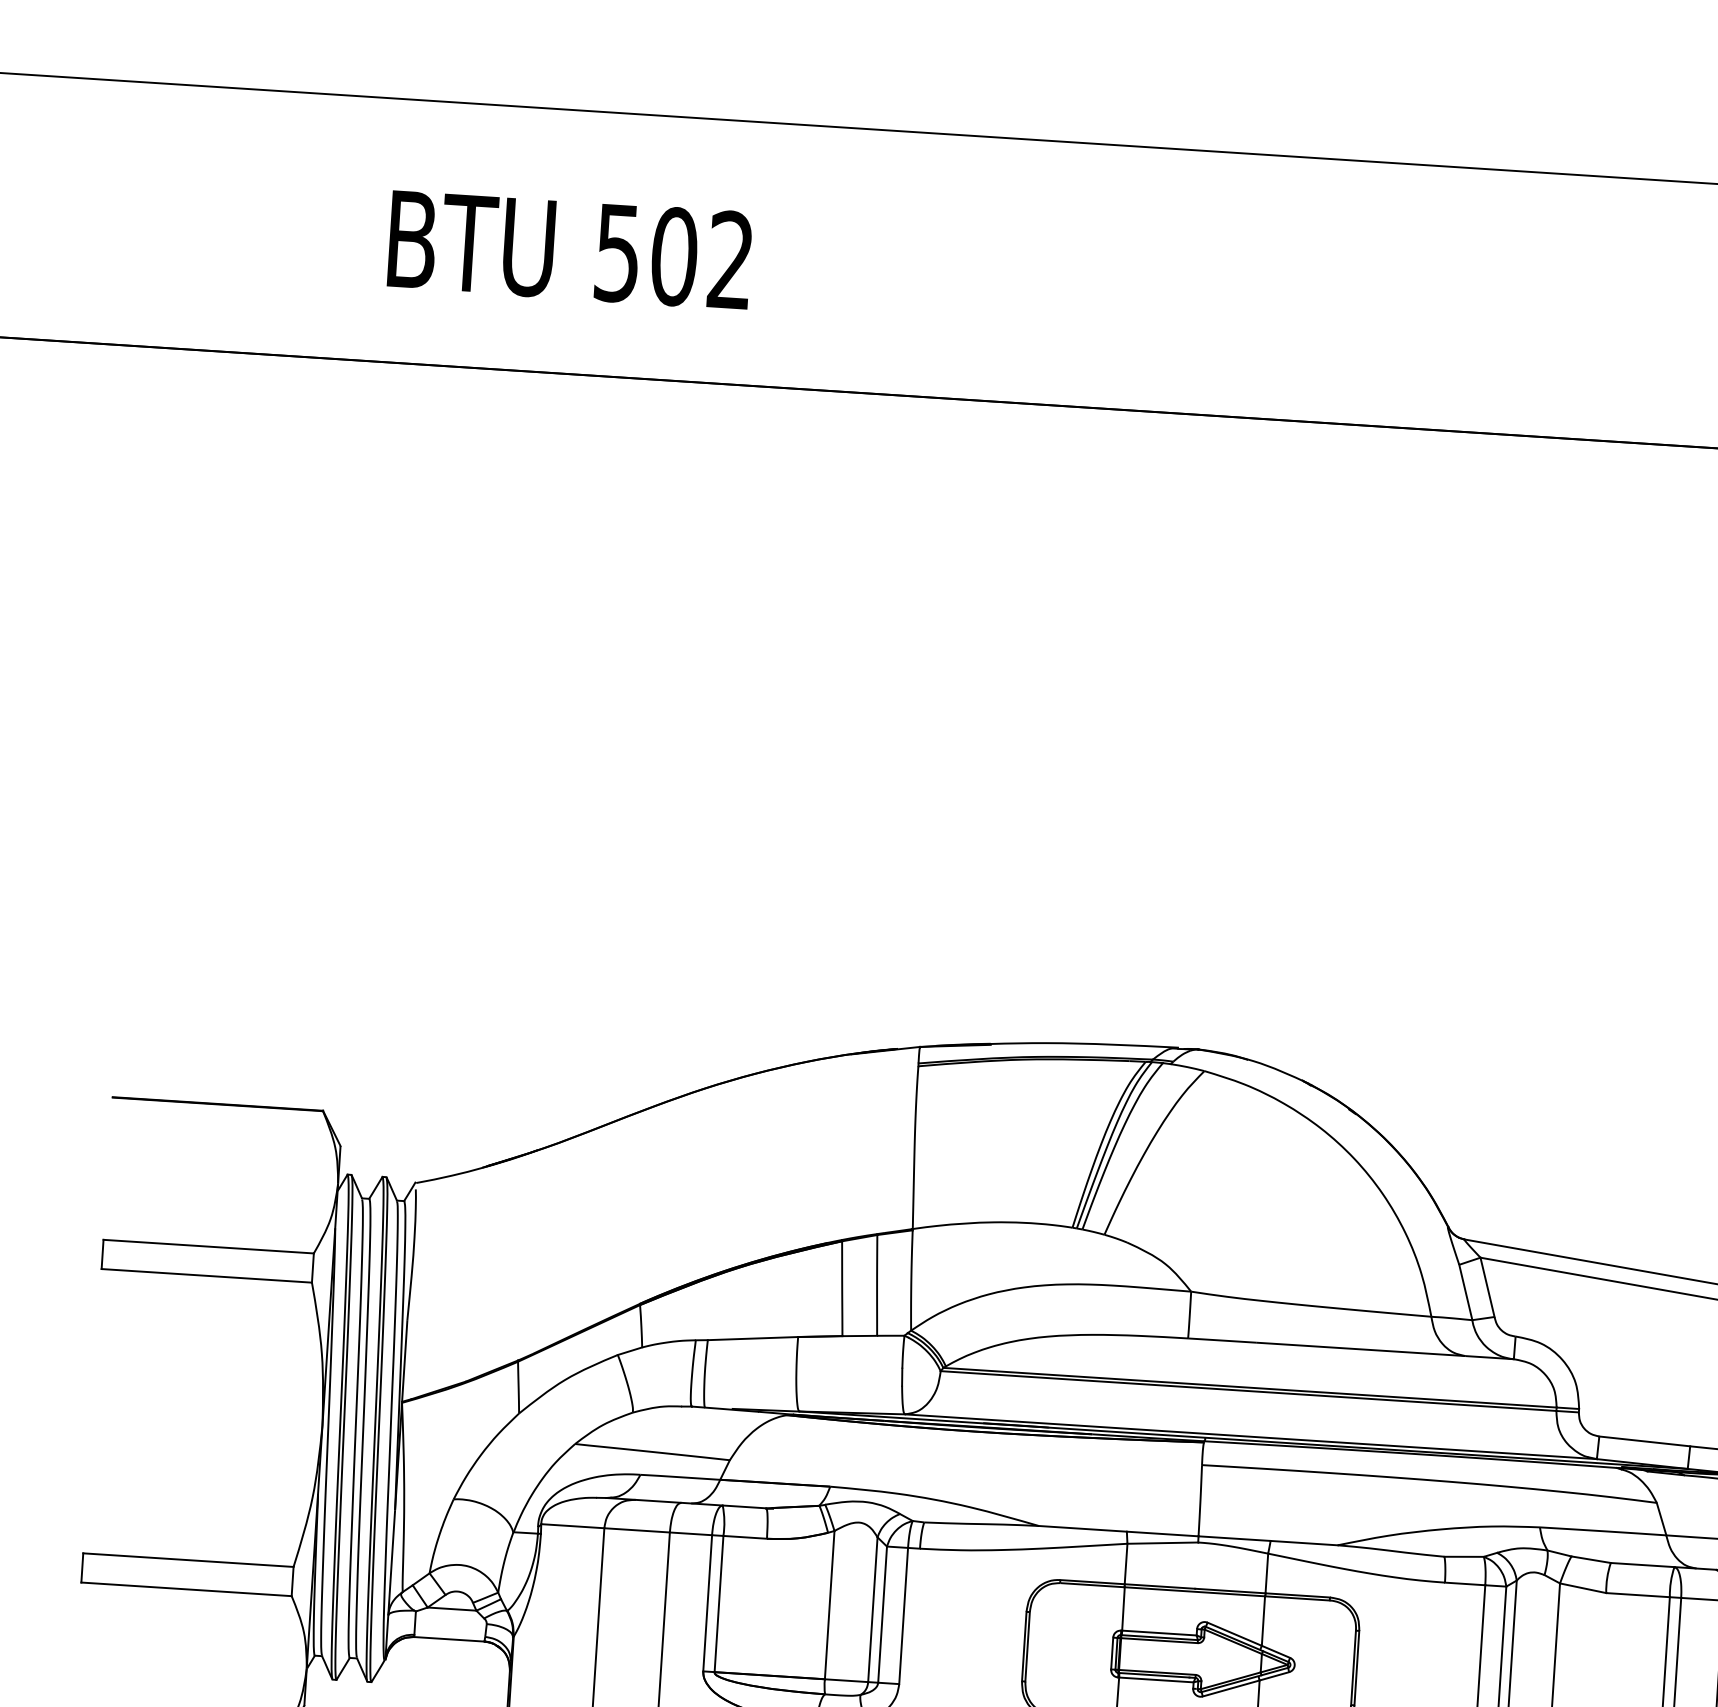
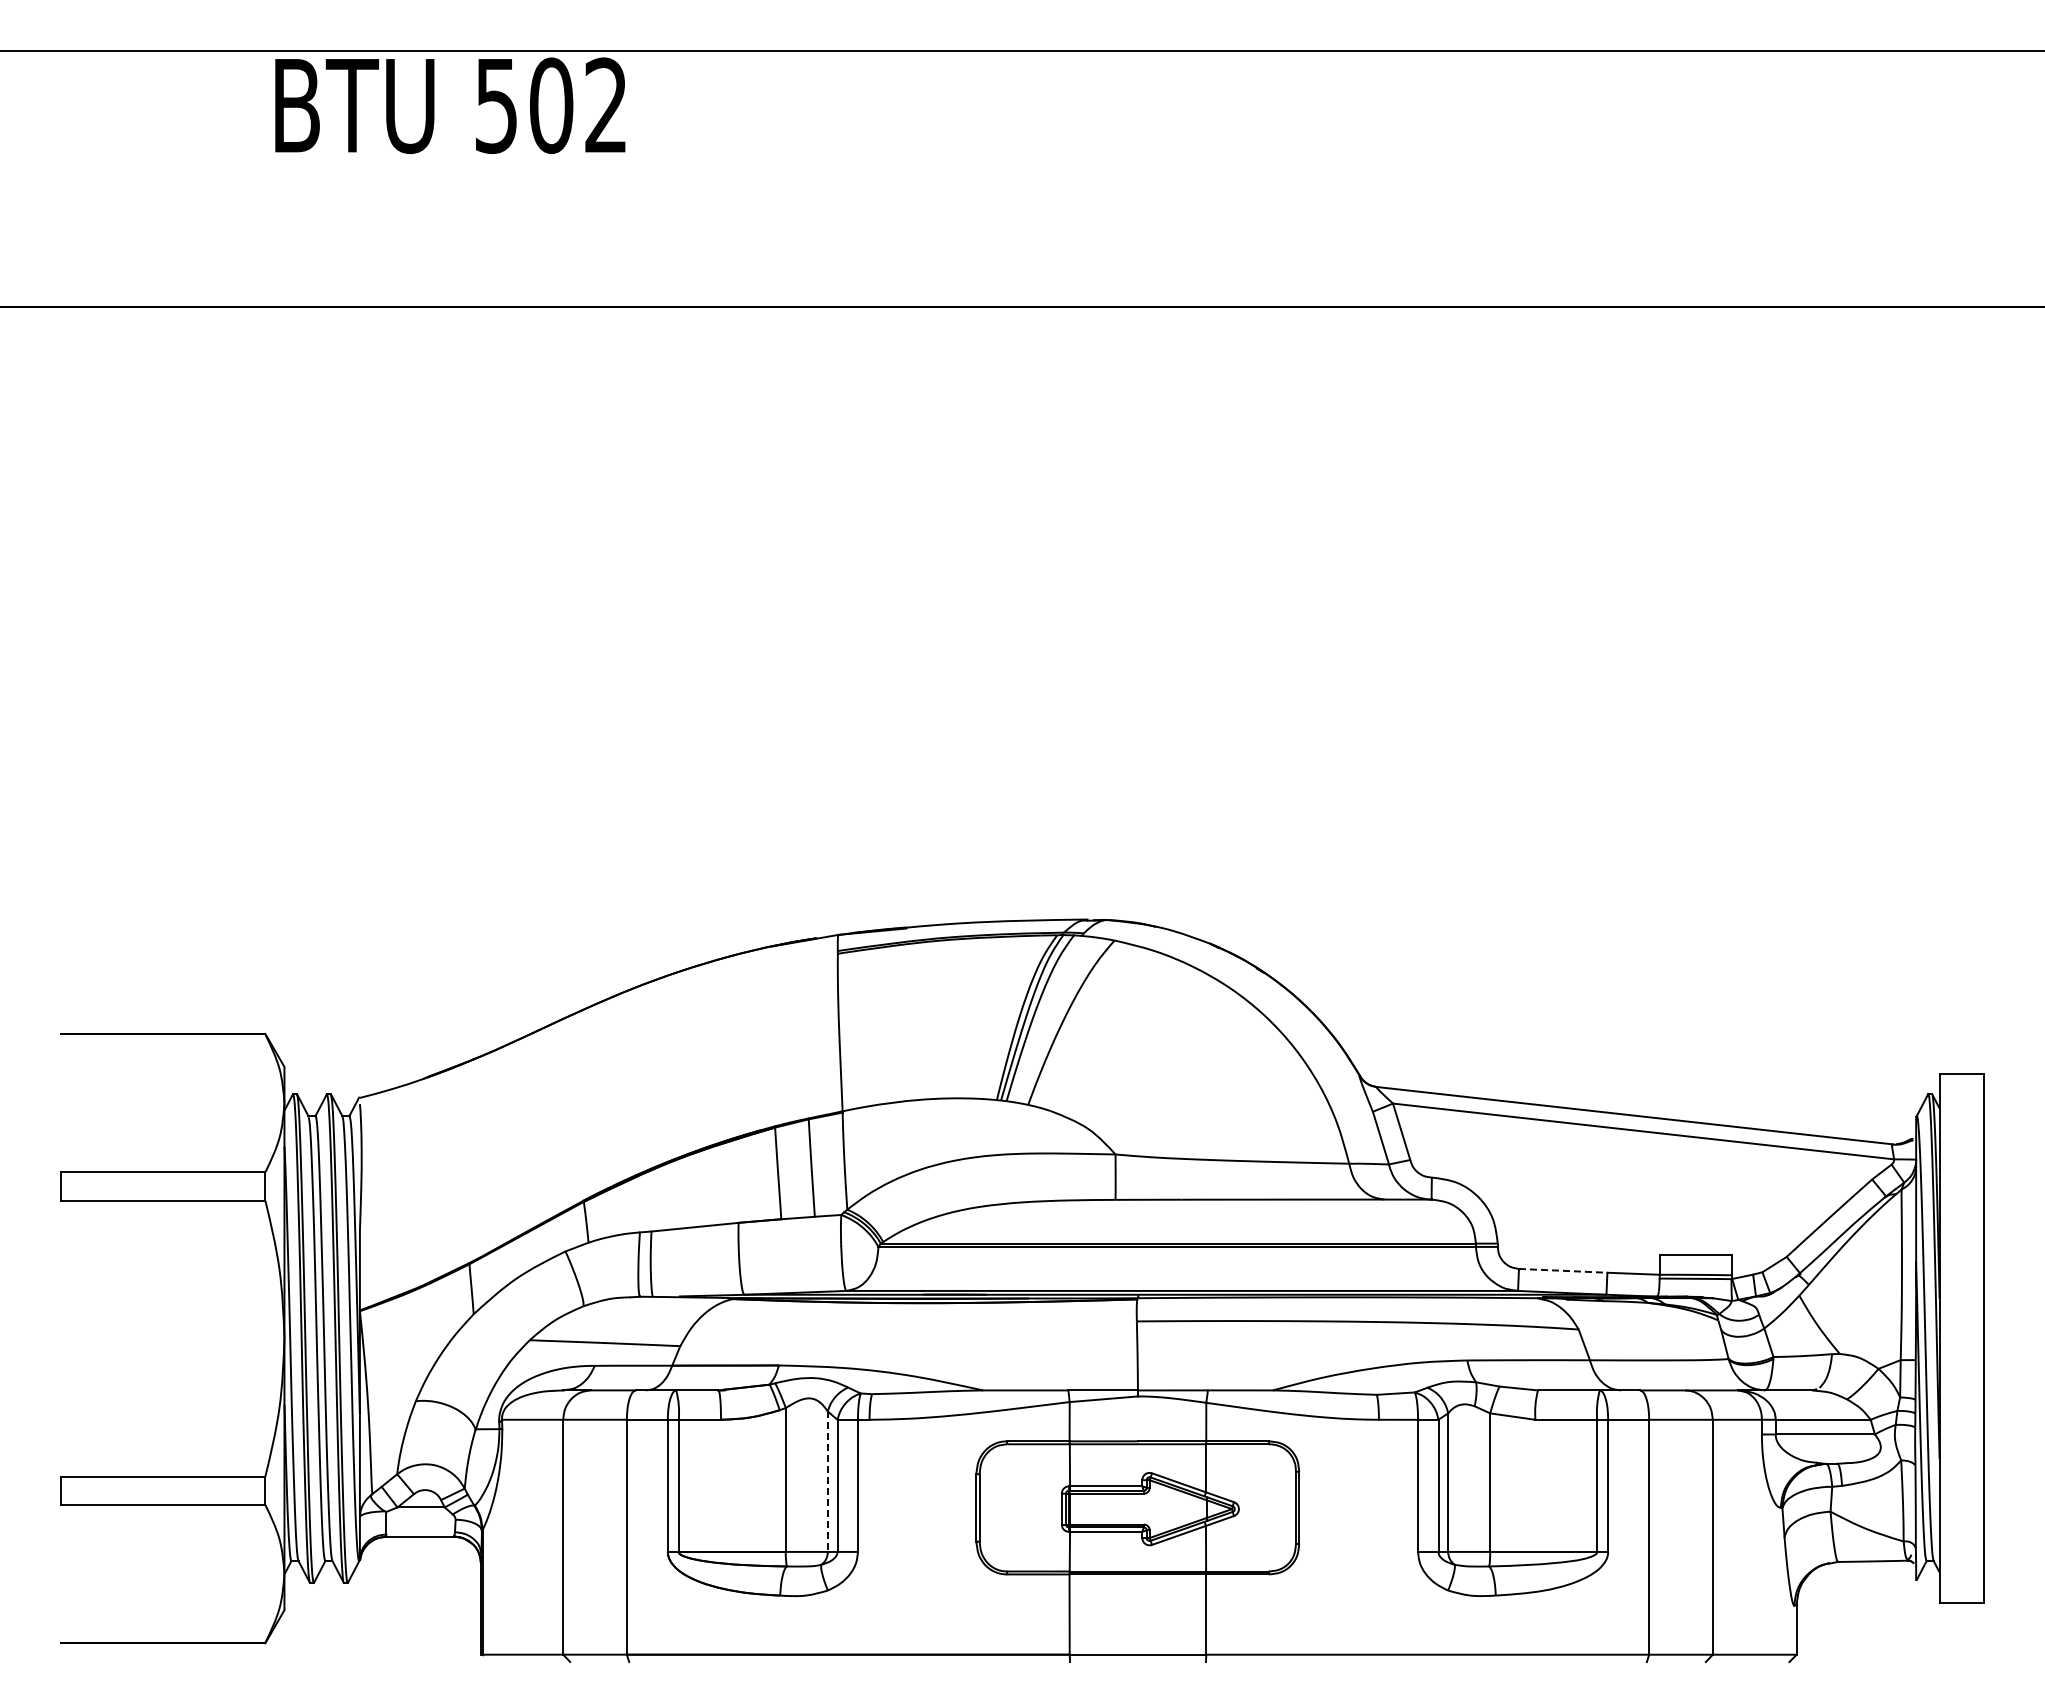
text: (570, 249) -> (450, 105), moved
line: (1645, 1441) -> (1563, 1270), solid -> dashed
line: (872, 1610) -> (827, 1482), solid -> dashed

